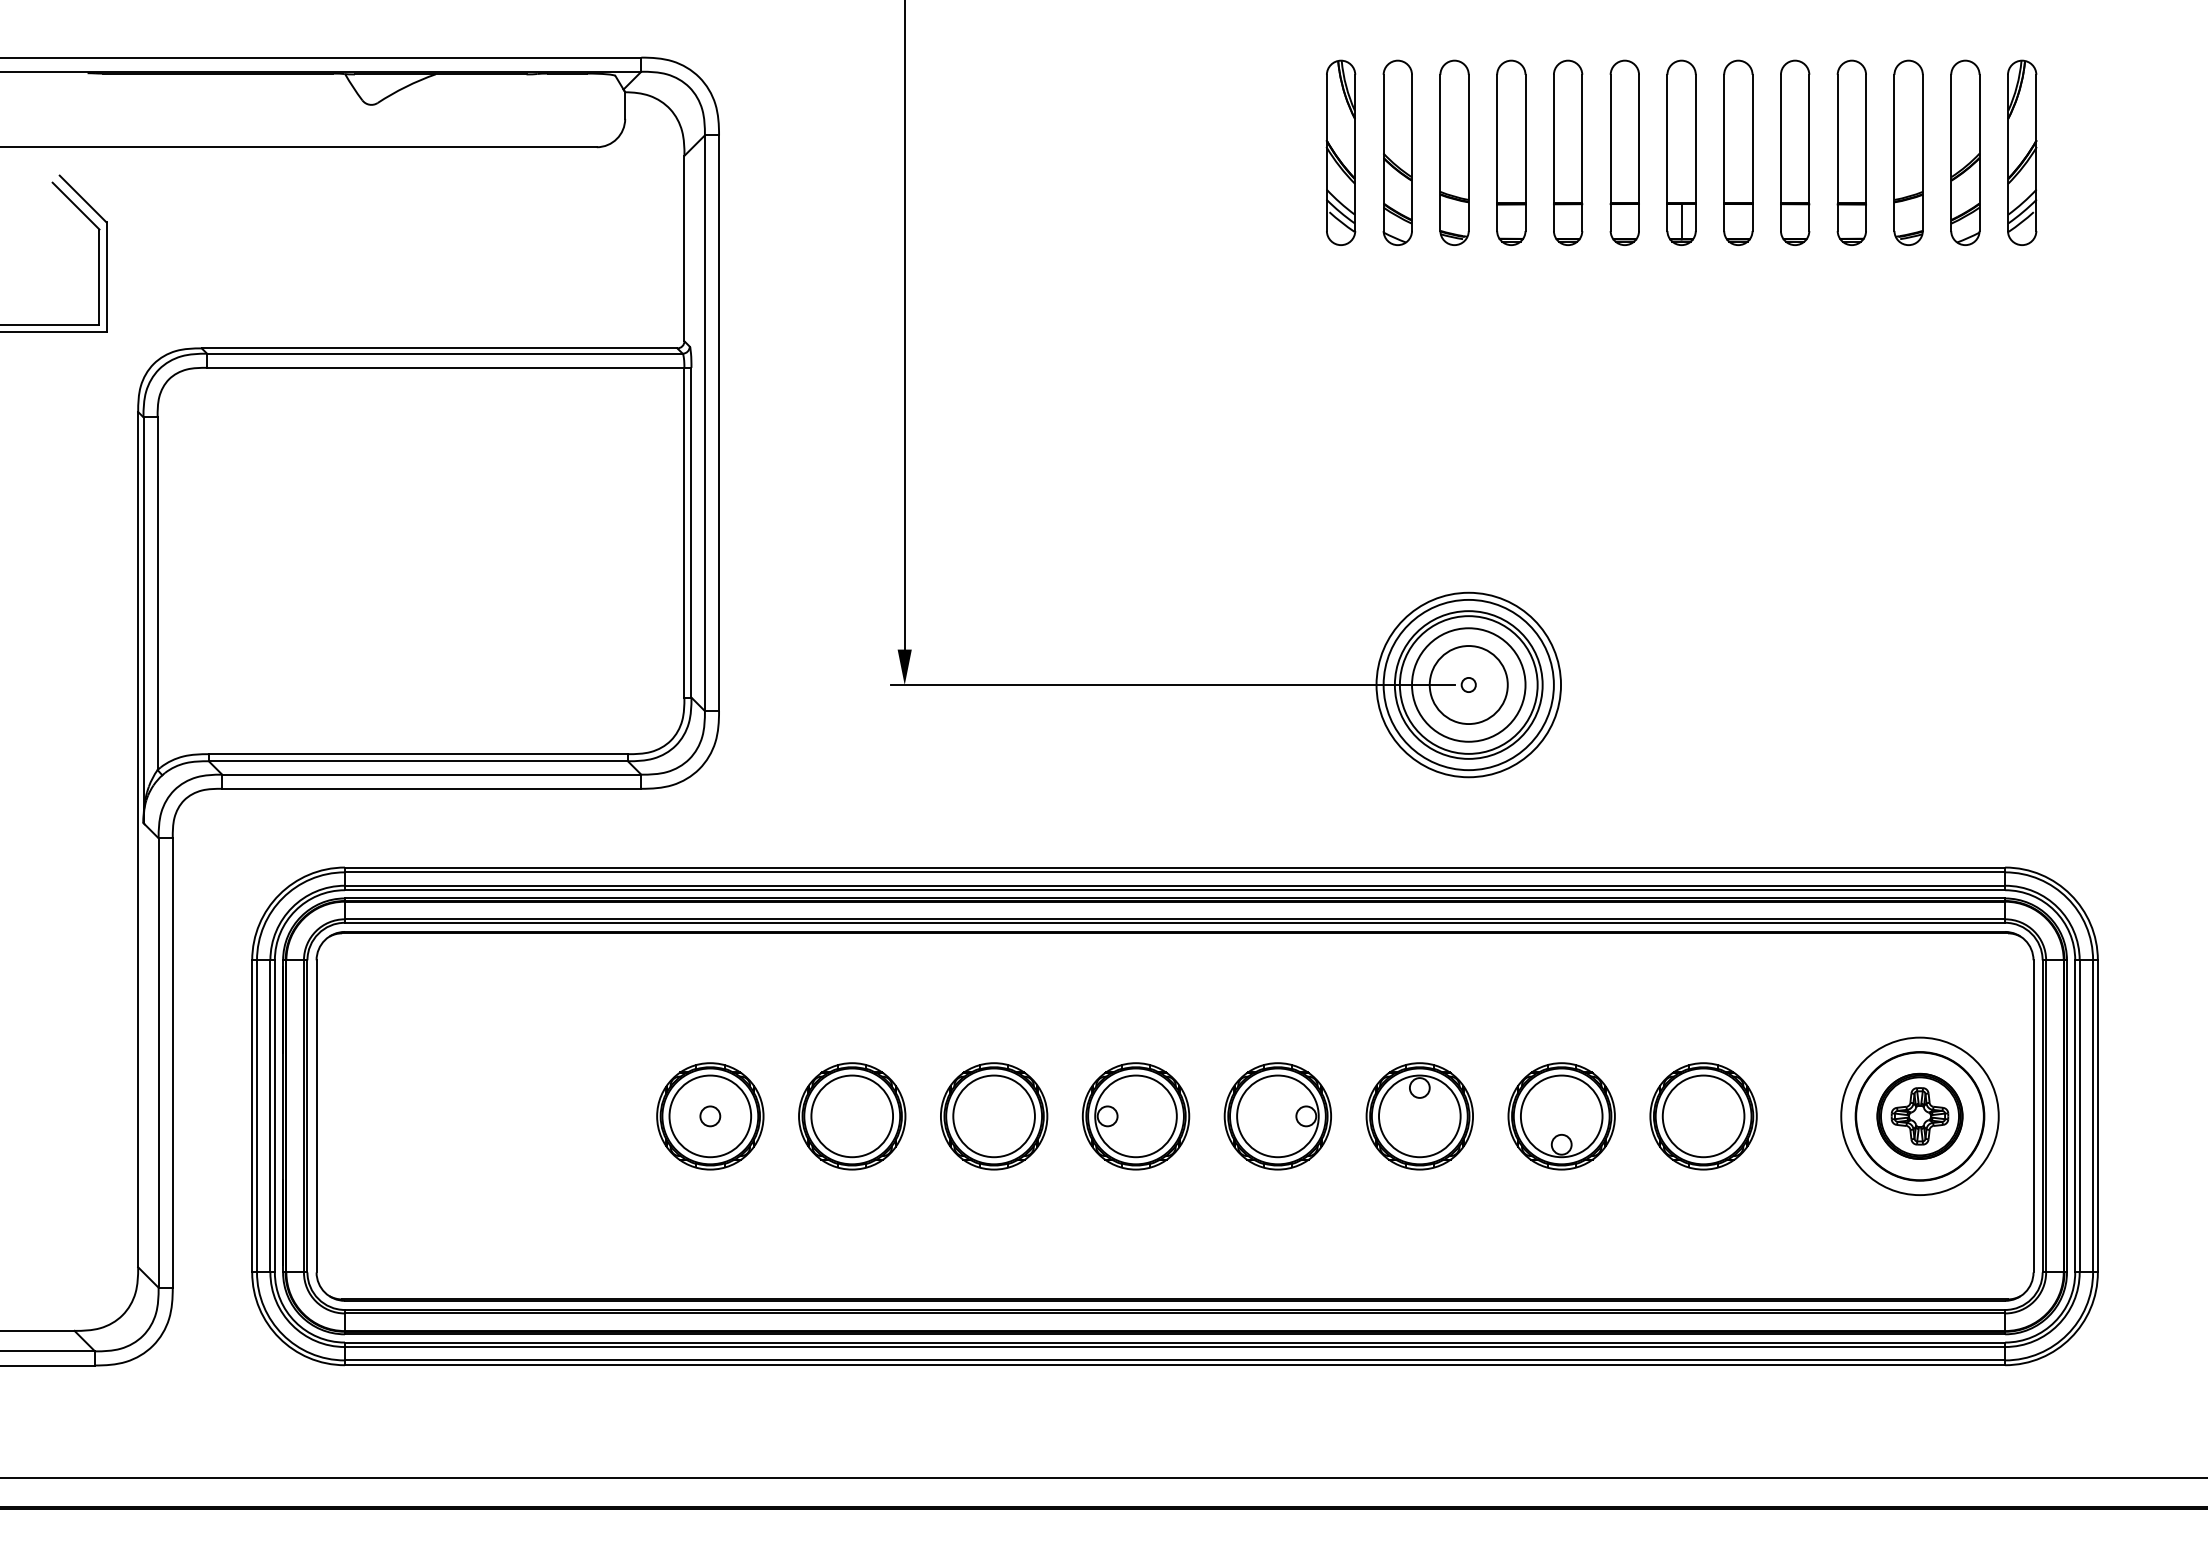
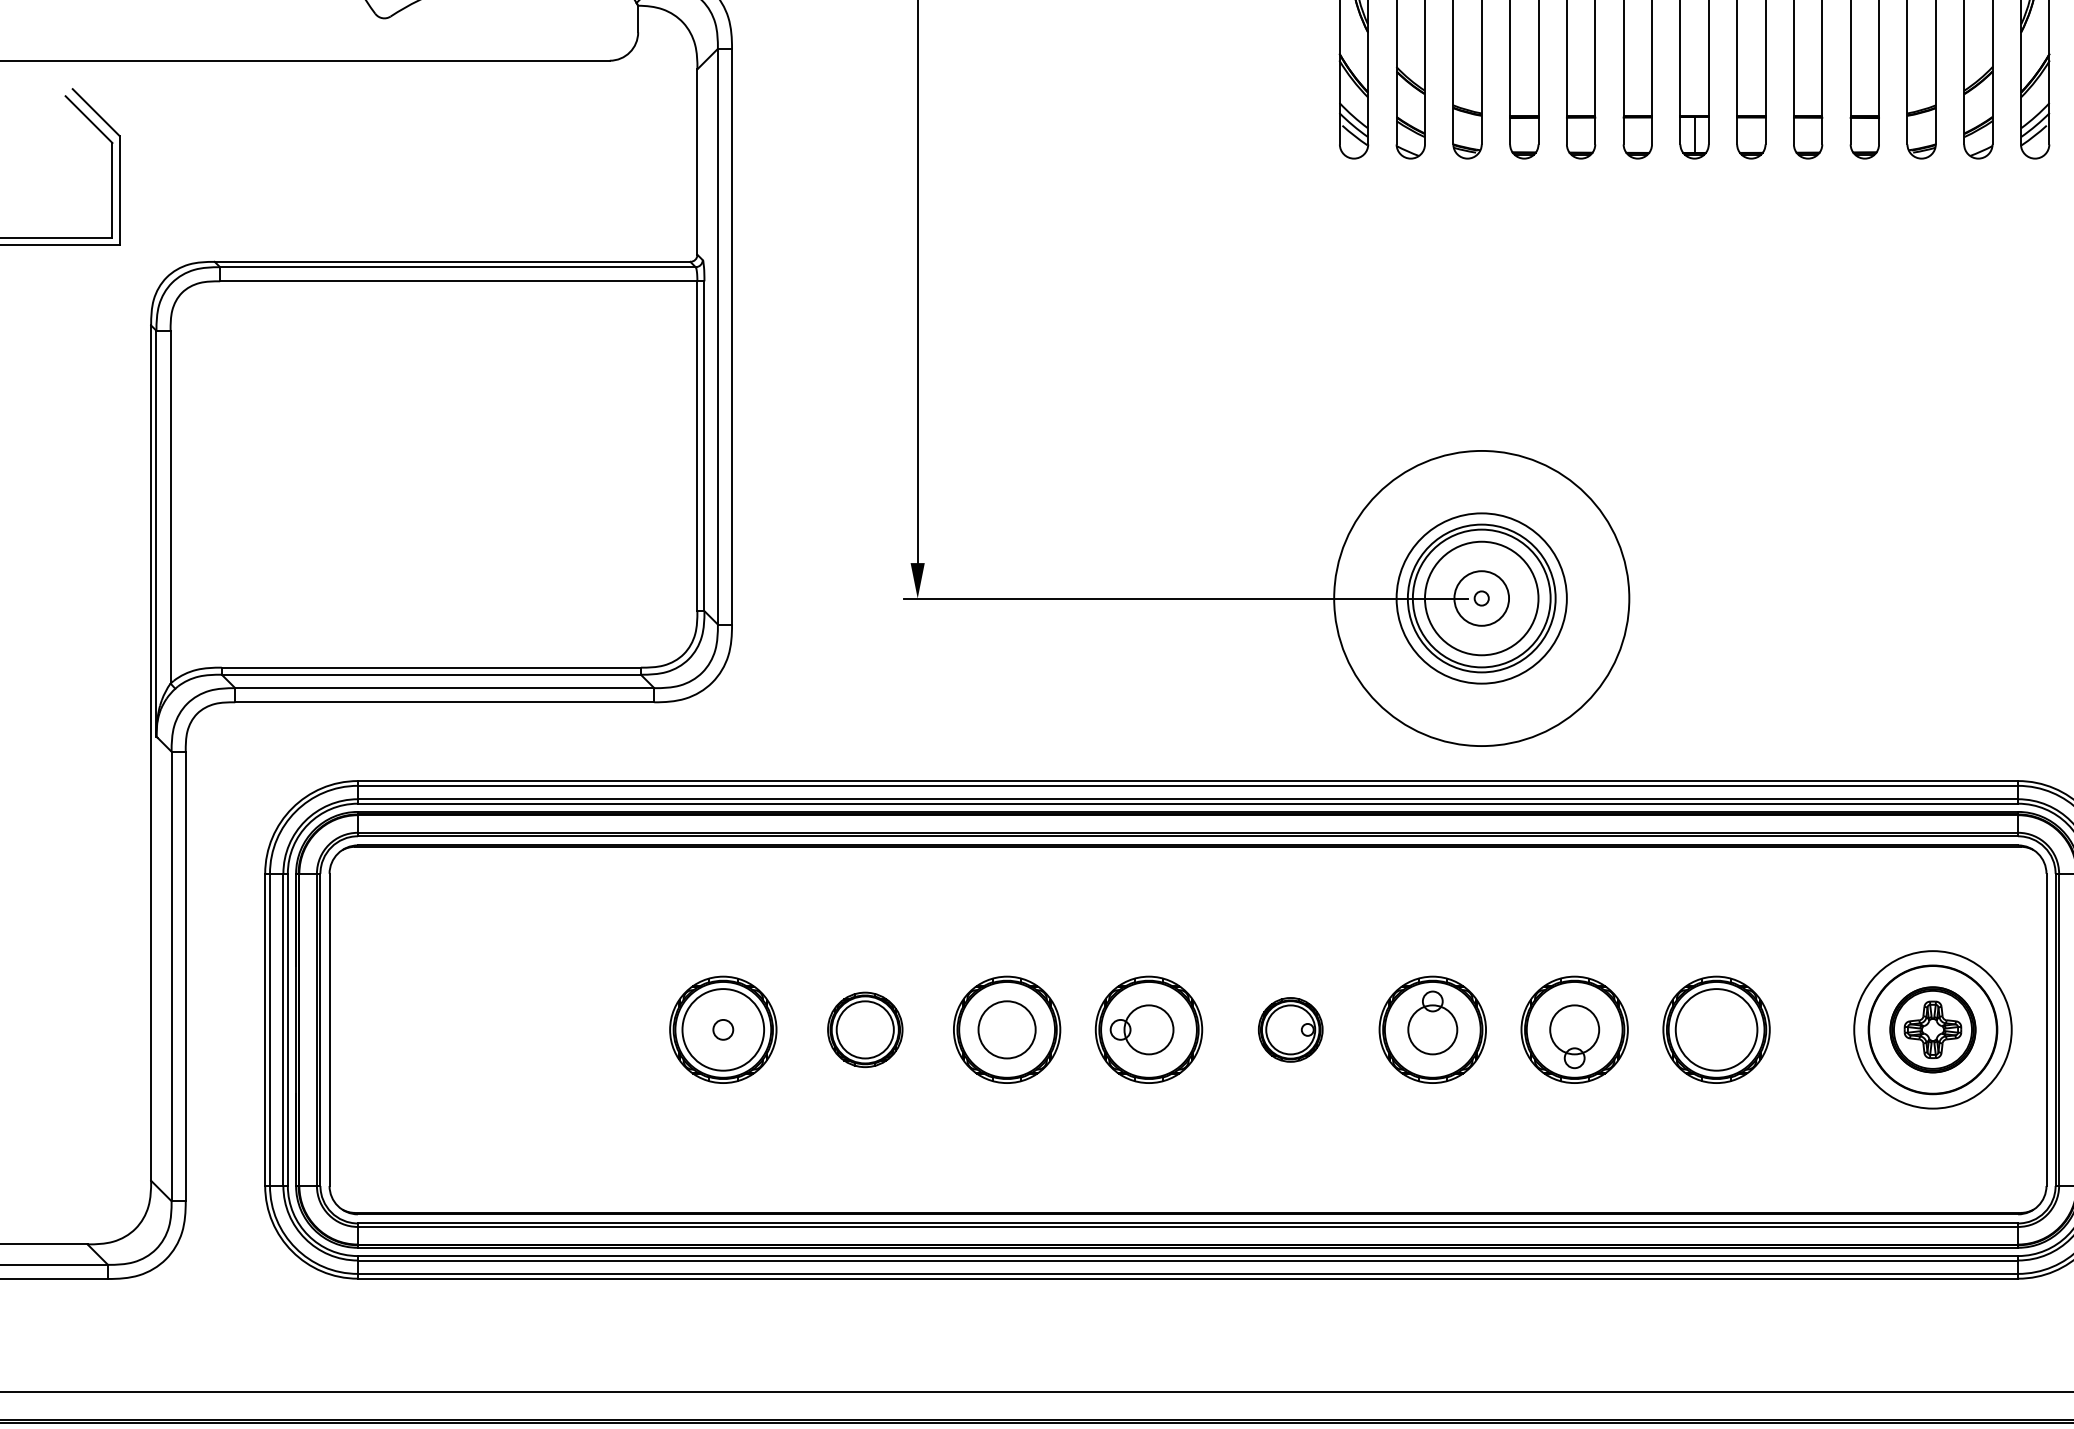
circle: (1468, 684) -> (1481, 597), size x1.6
circle: (1468, 685) -> (1481, 598), size x0.7
part: (852, 1116) -> (865, 1029), size x0.7
circle: (993, 1116) -> (1006, 1029), size x0.7
circle: (1135, 1116) -> (1148, 1029), size x0.6
part: (1277, 1116) -> (1290, 1029), size x0.6
circle: (1419, 1116) -> (1432, 1029), size x0.6
circle: (1561, 1116) -> (1574, 1029), size x0.6

